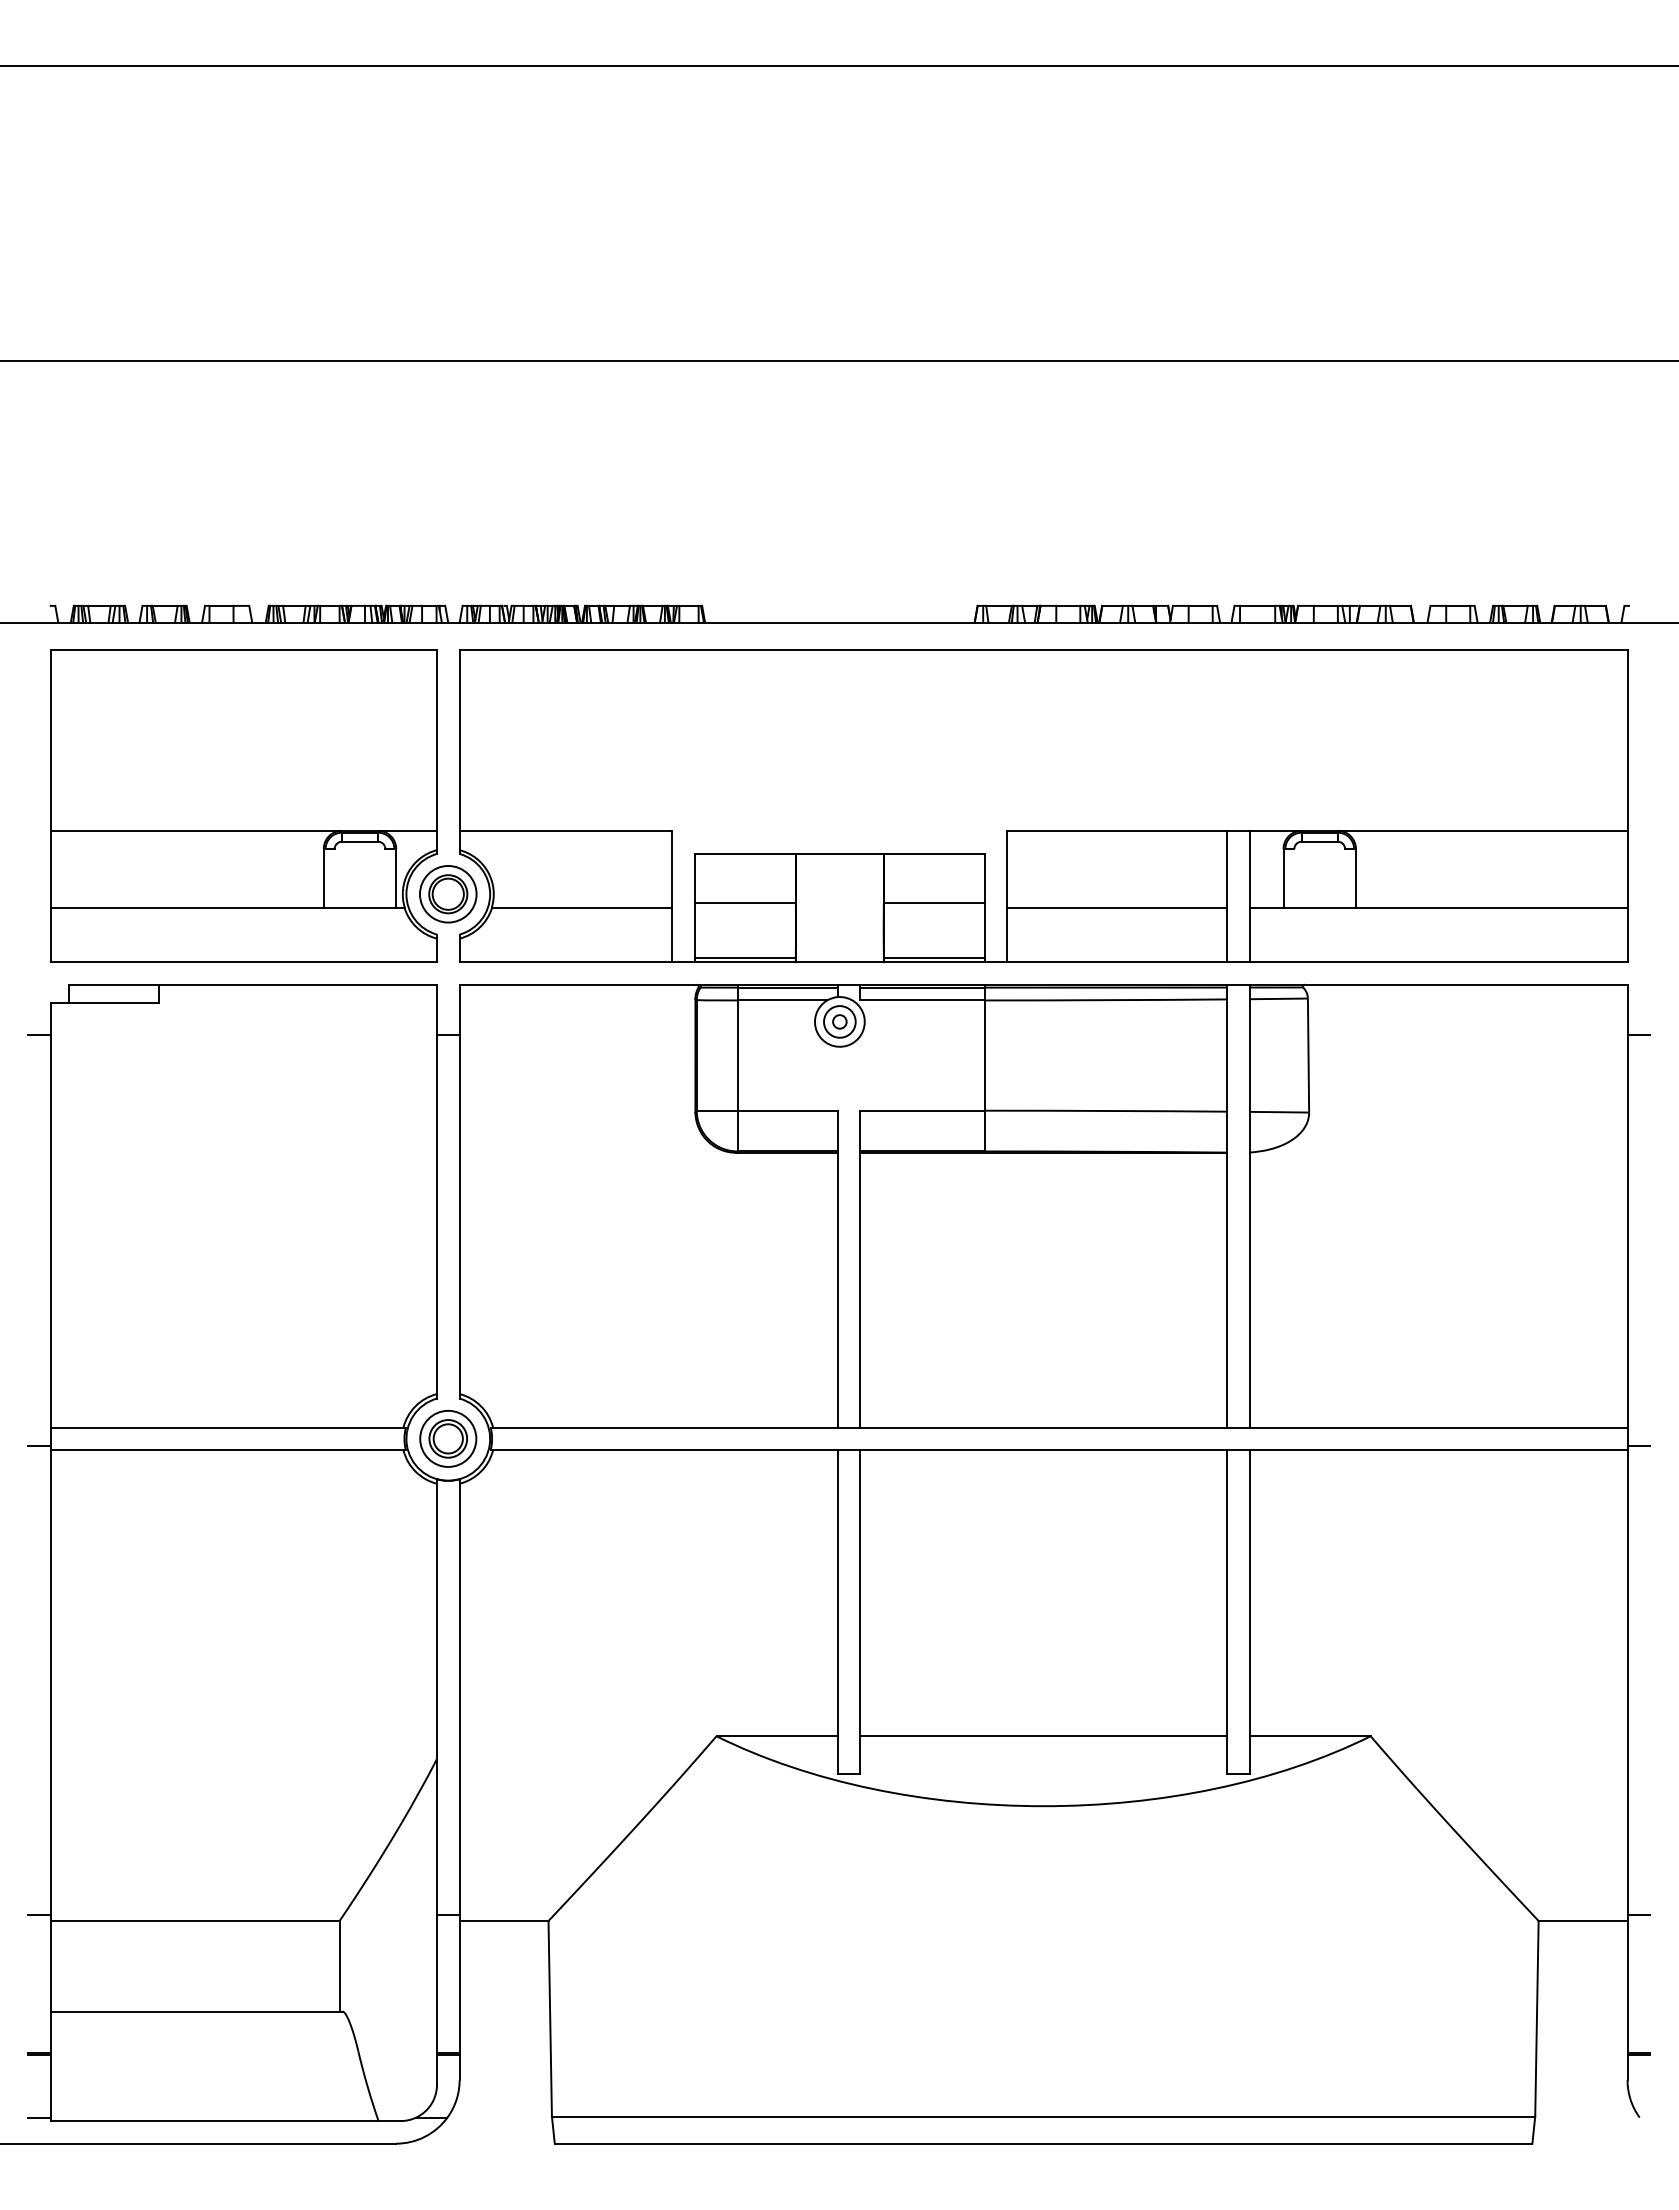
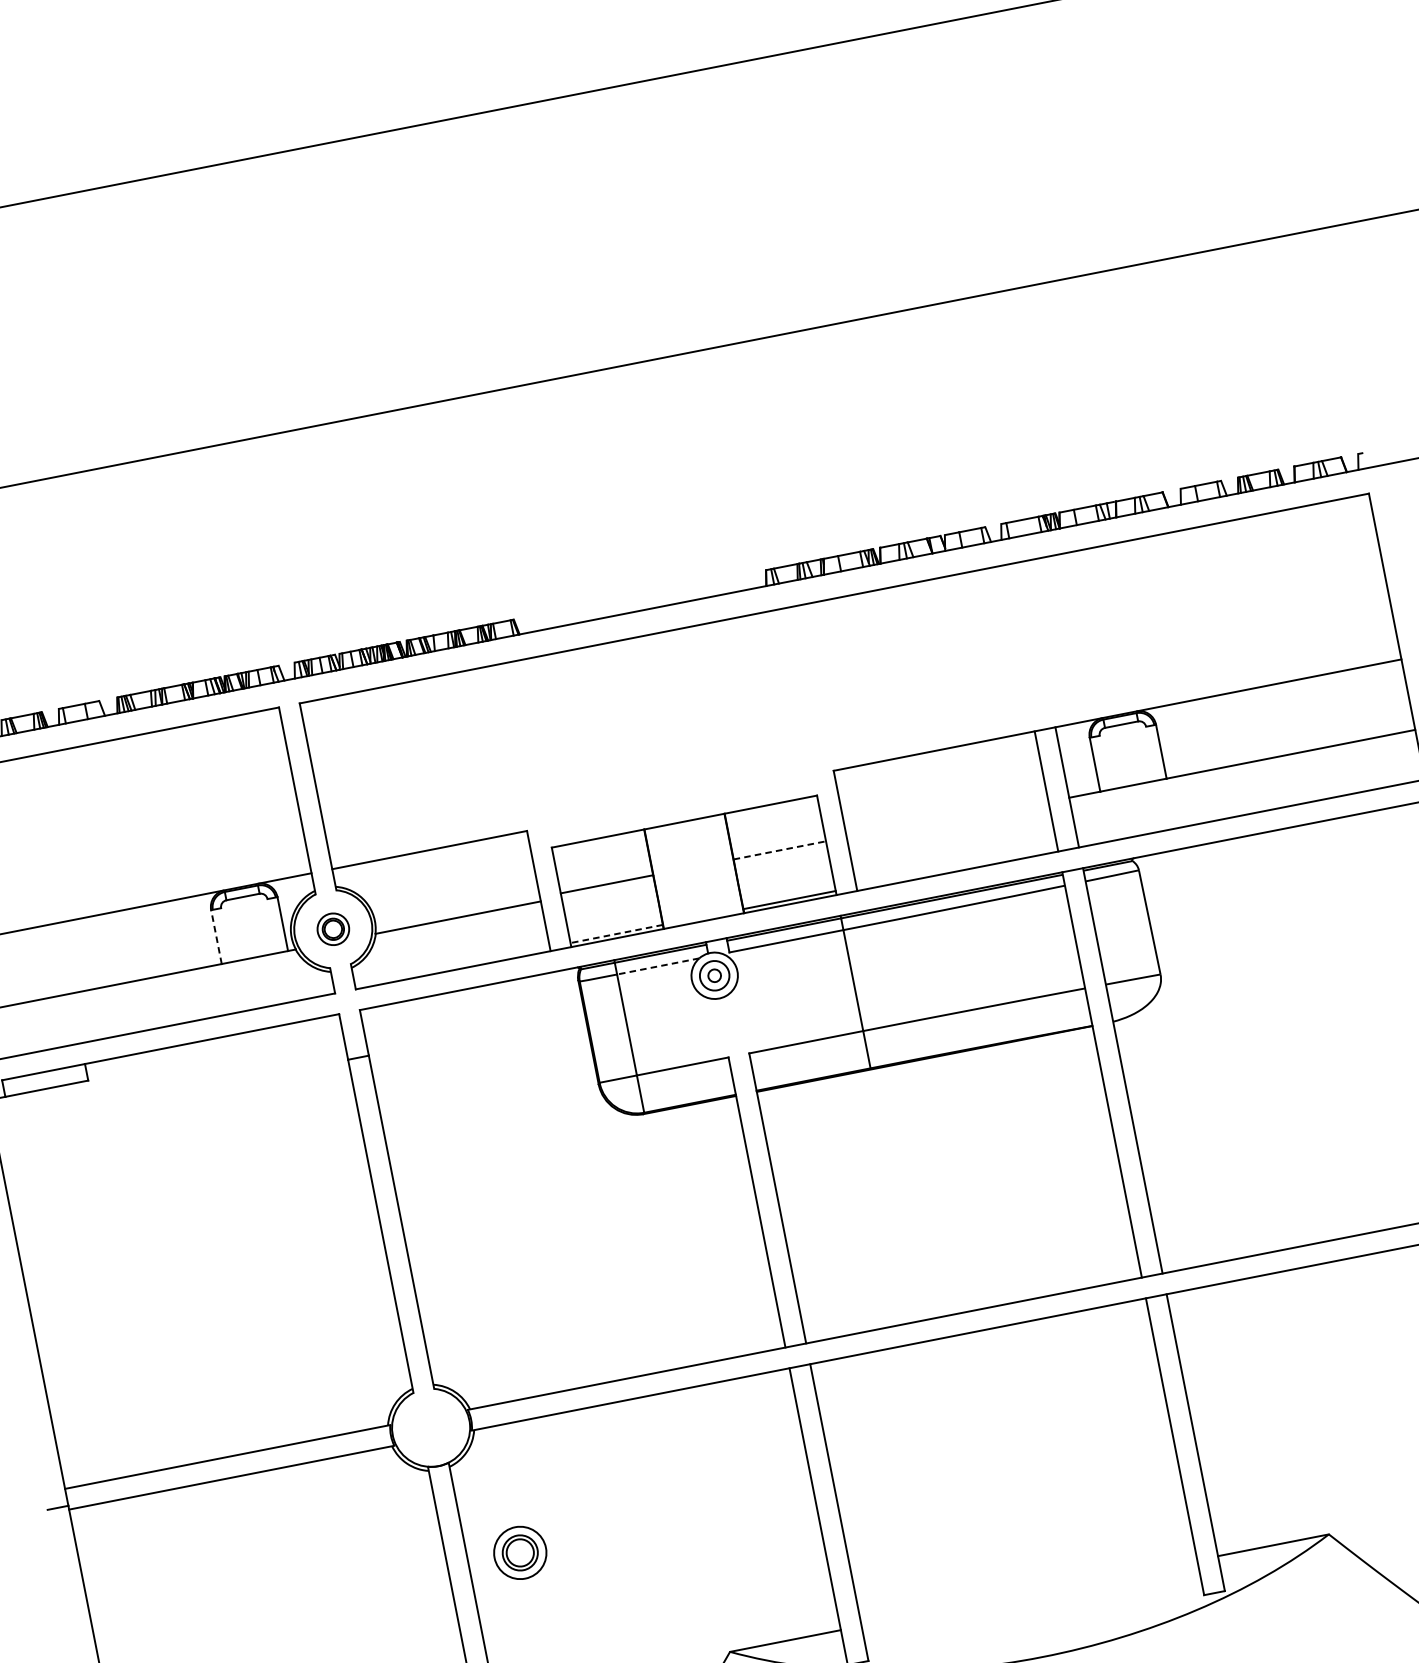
line: (323, 877) -> (216, 936), solid -> dashed
part: (448, 894) -> (333, 929), size x0.6
line: (934, 903) -> (780, 850), solid -> dashed
line: (1116, 907) -> (947, 821), removed
line: (744, 957) -> (615, 933), solid -> dashed
line: (782, 1000) -> (658, 966), solid -> dashed
part: (448, 1438) -> (520, 1552), moved
line: (1043, 1736) -> (1029, 1593), removed

